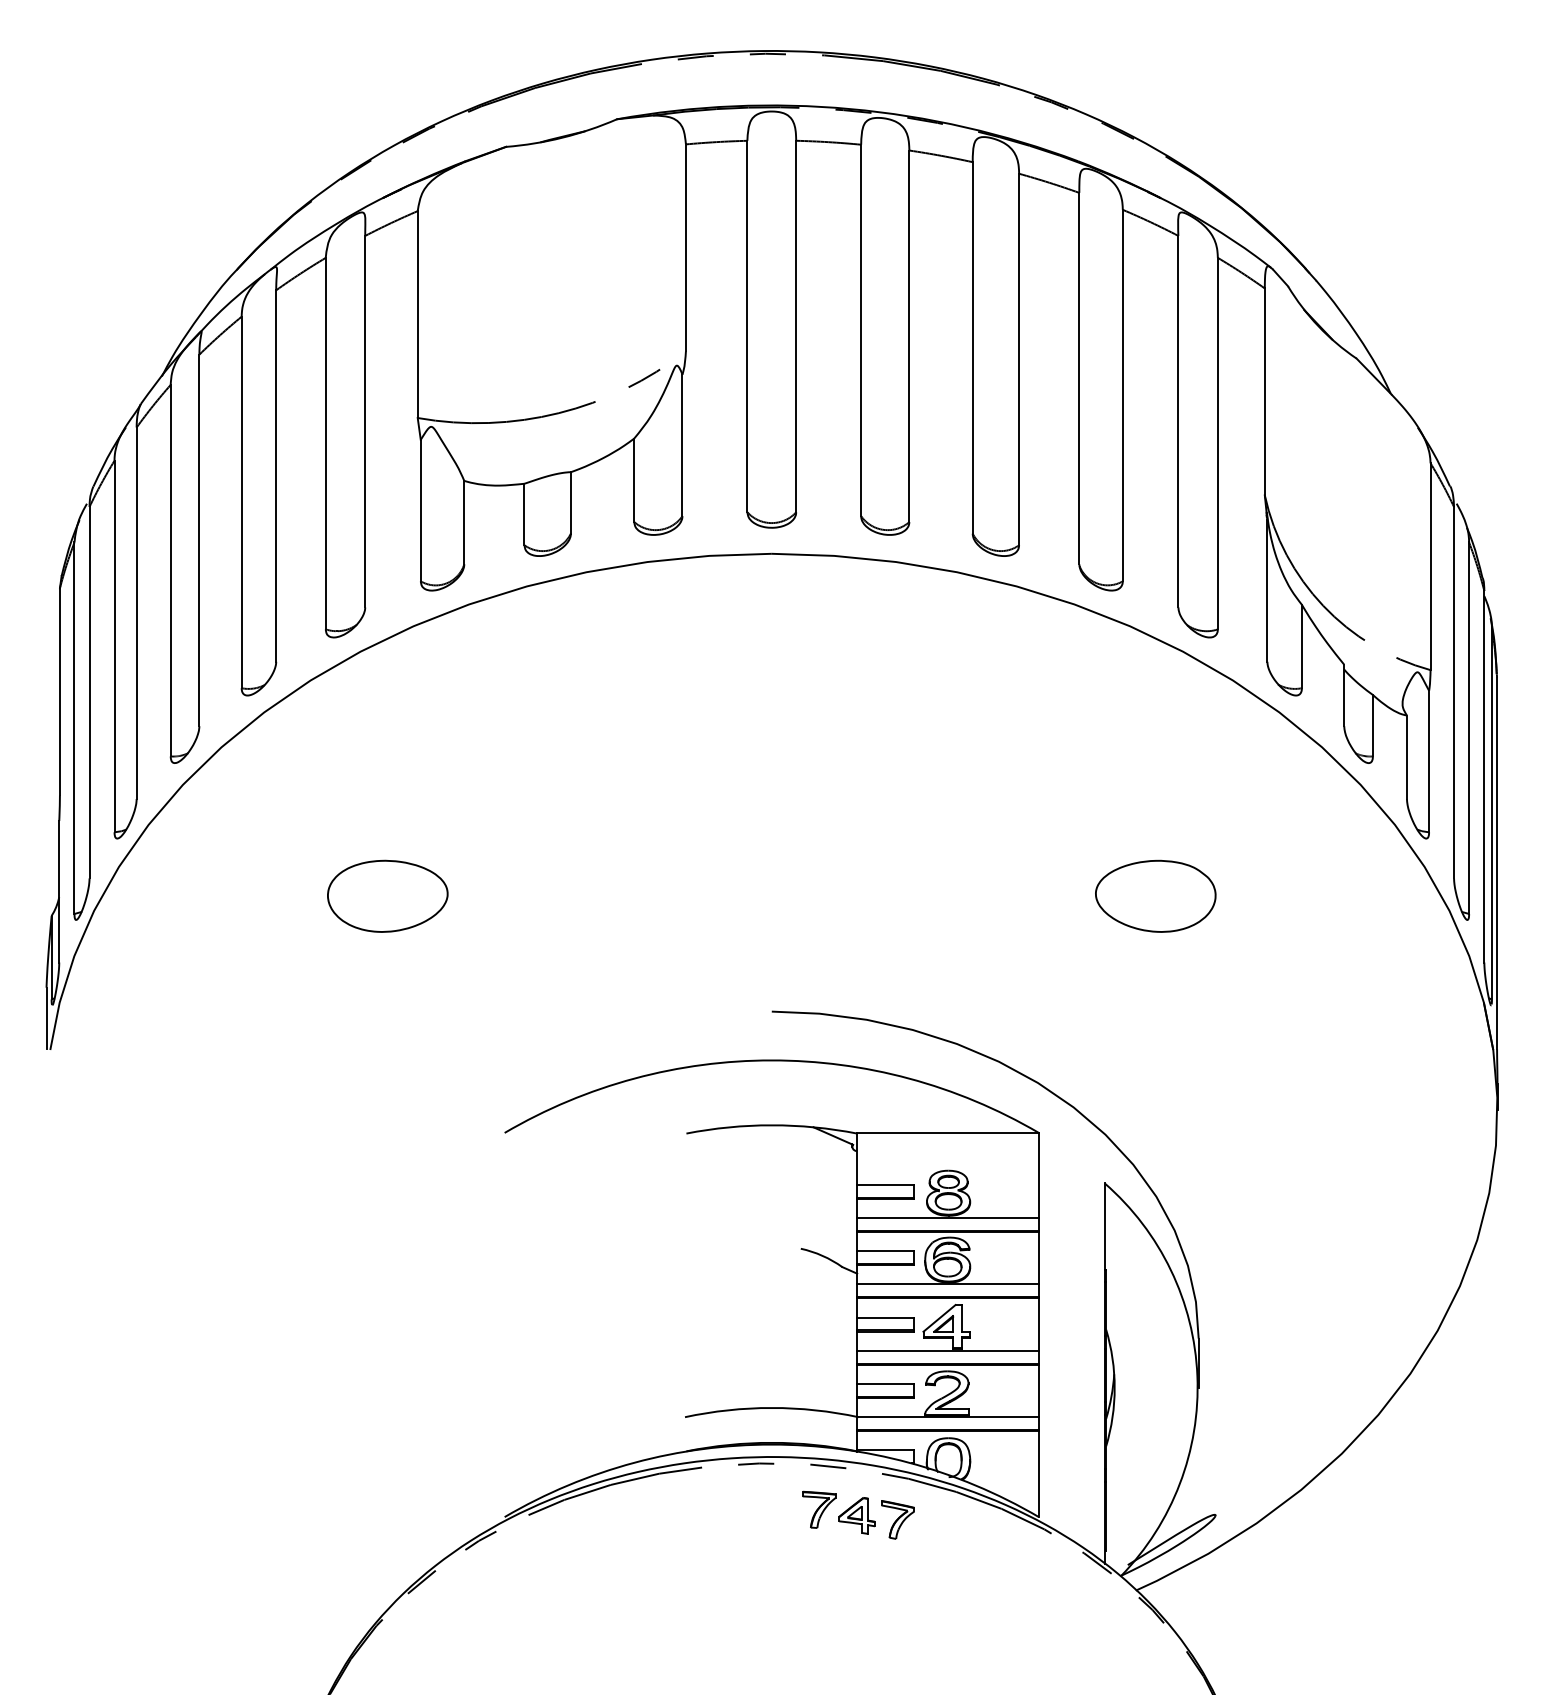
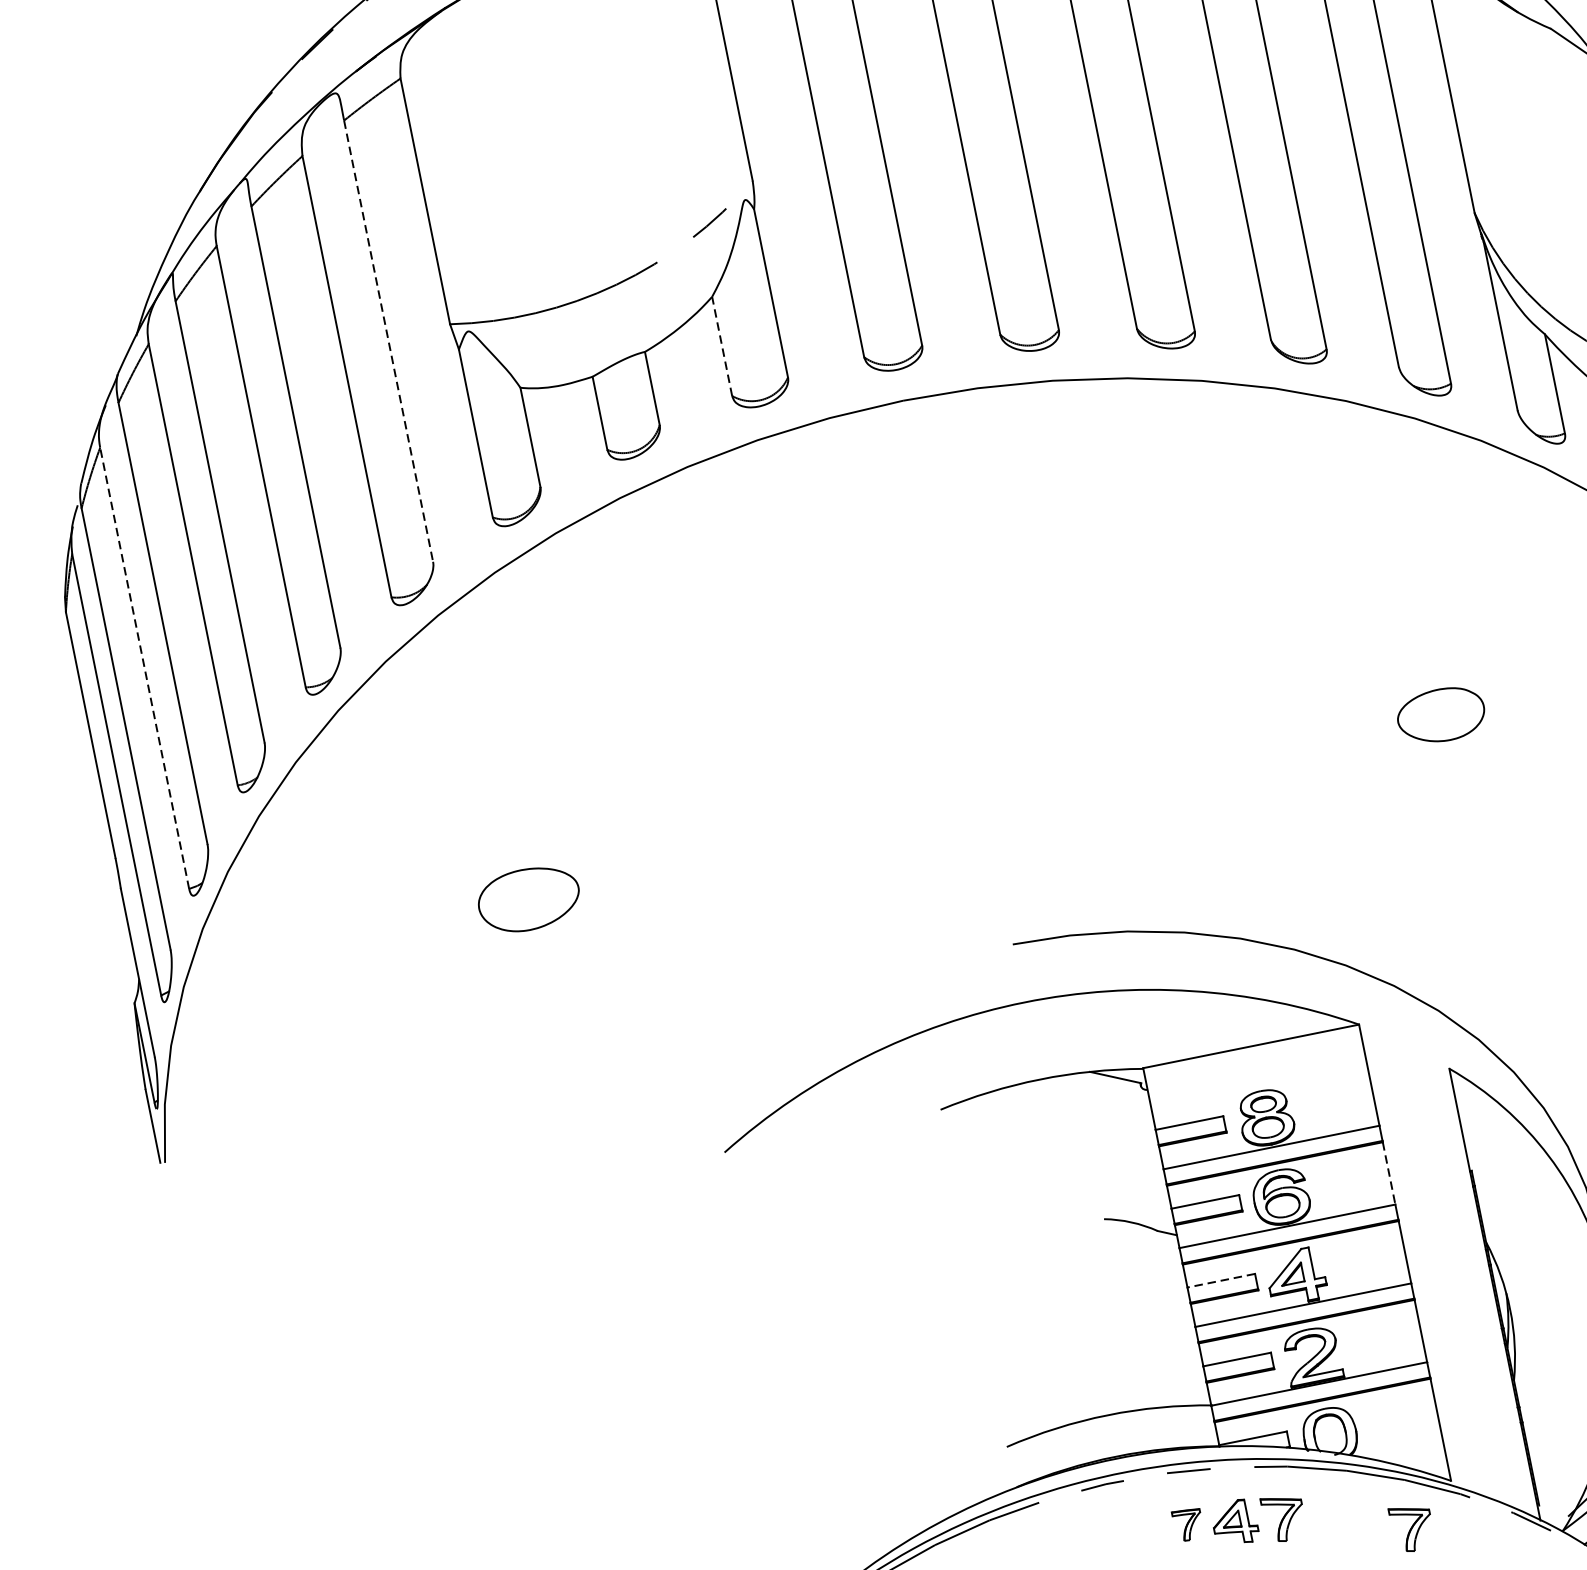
line: (365, 421) -> (388, 340), solid -> dashed
line: (634, 480) -> (722, 346), solid -> dashed
line: (114, 646) -> (144, 668), solid -> dashed
part: (387, 895) -> (528, 898), size x0.7
part: (1155, 895) -> (1440, 714), size x0.6
line: (1038, 1258) -> (1388, 1173), solid -> dashed
line: (885, 1317) -> (1221, 1280), solid -> dashed
part: (819, 1509) -> (1188, 1524), size x0.7
part: (999, 1548) -> (1411, 1527), added

